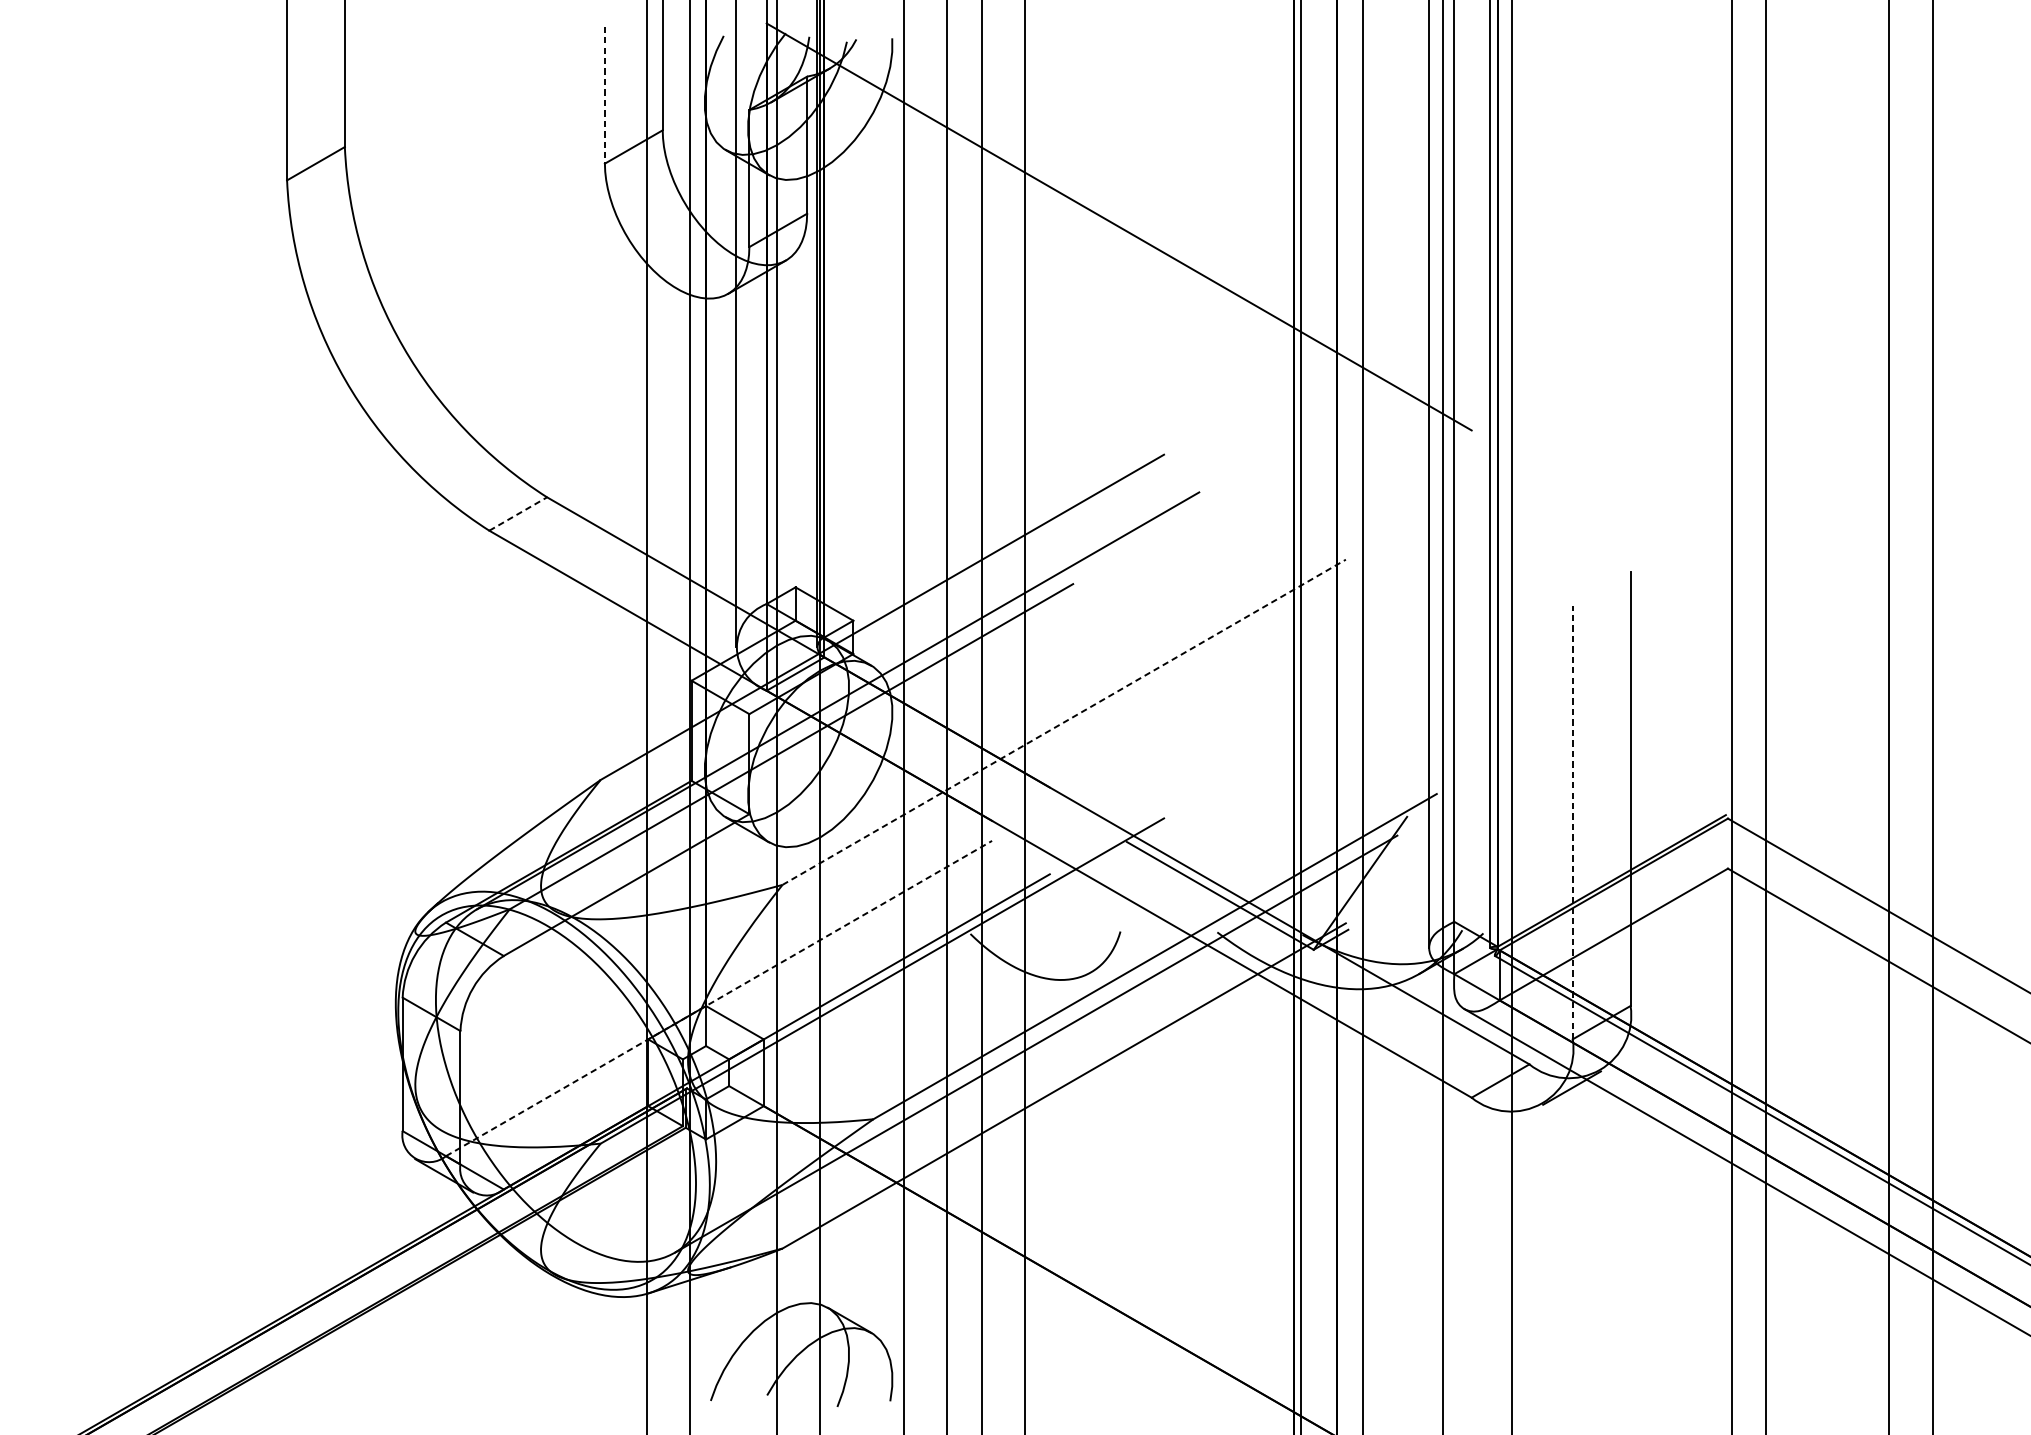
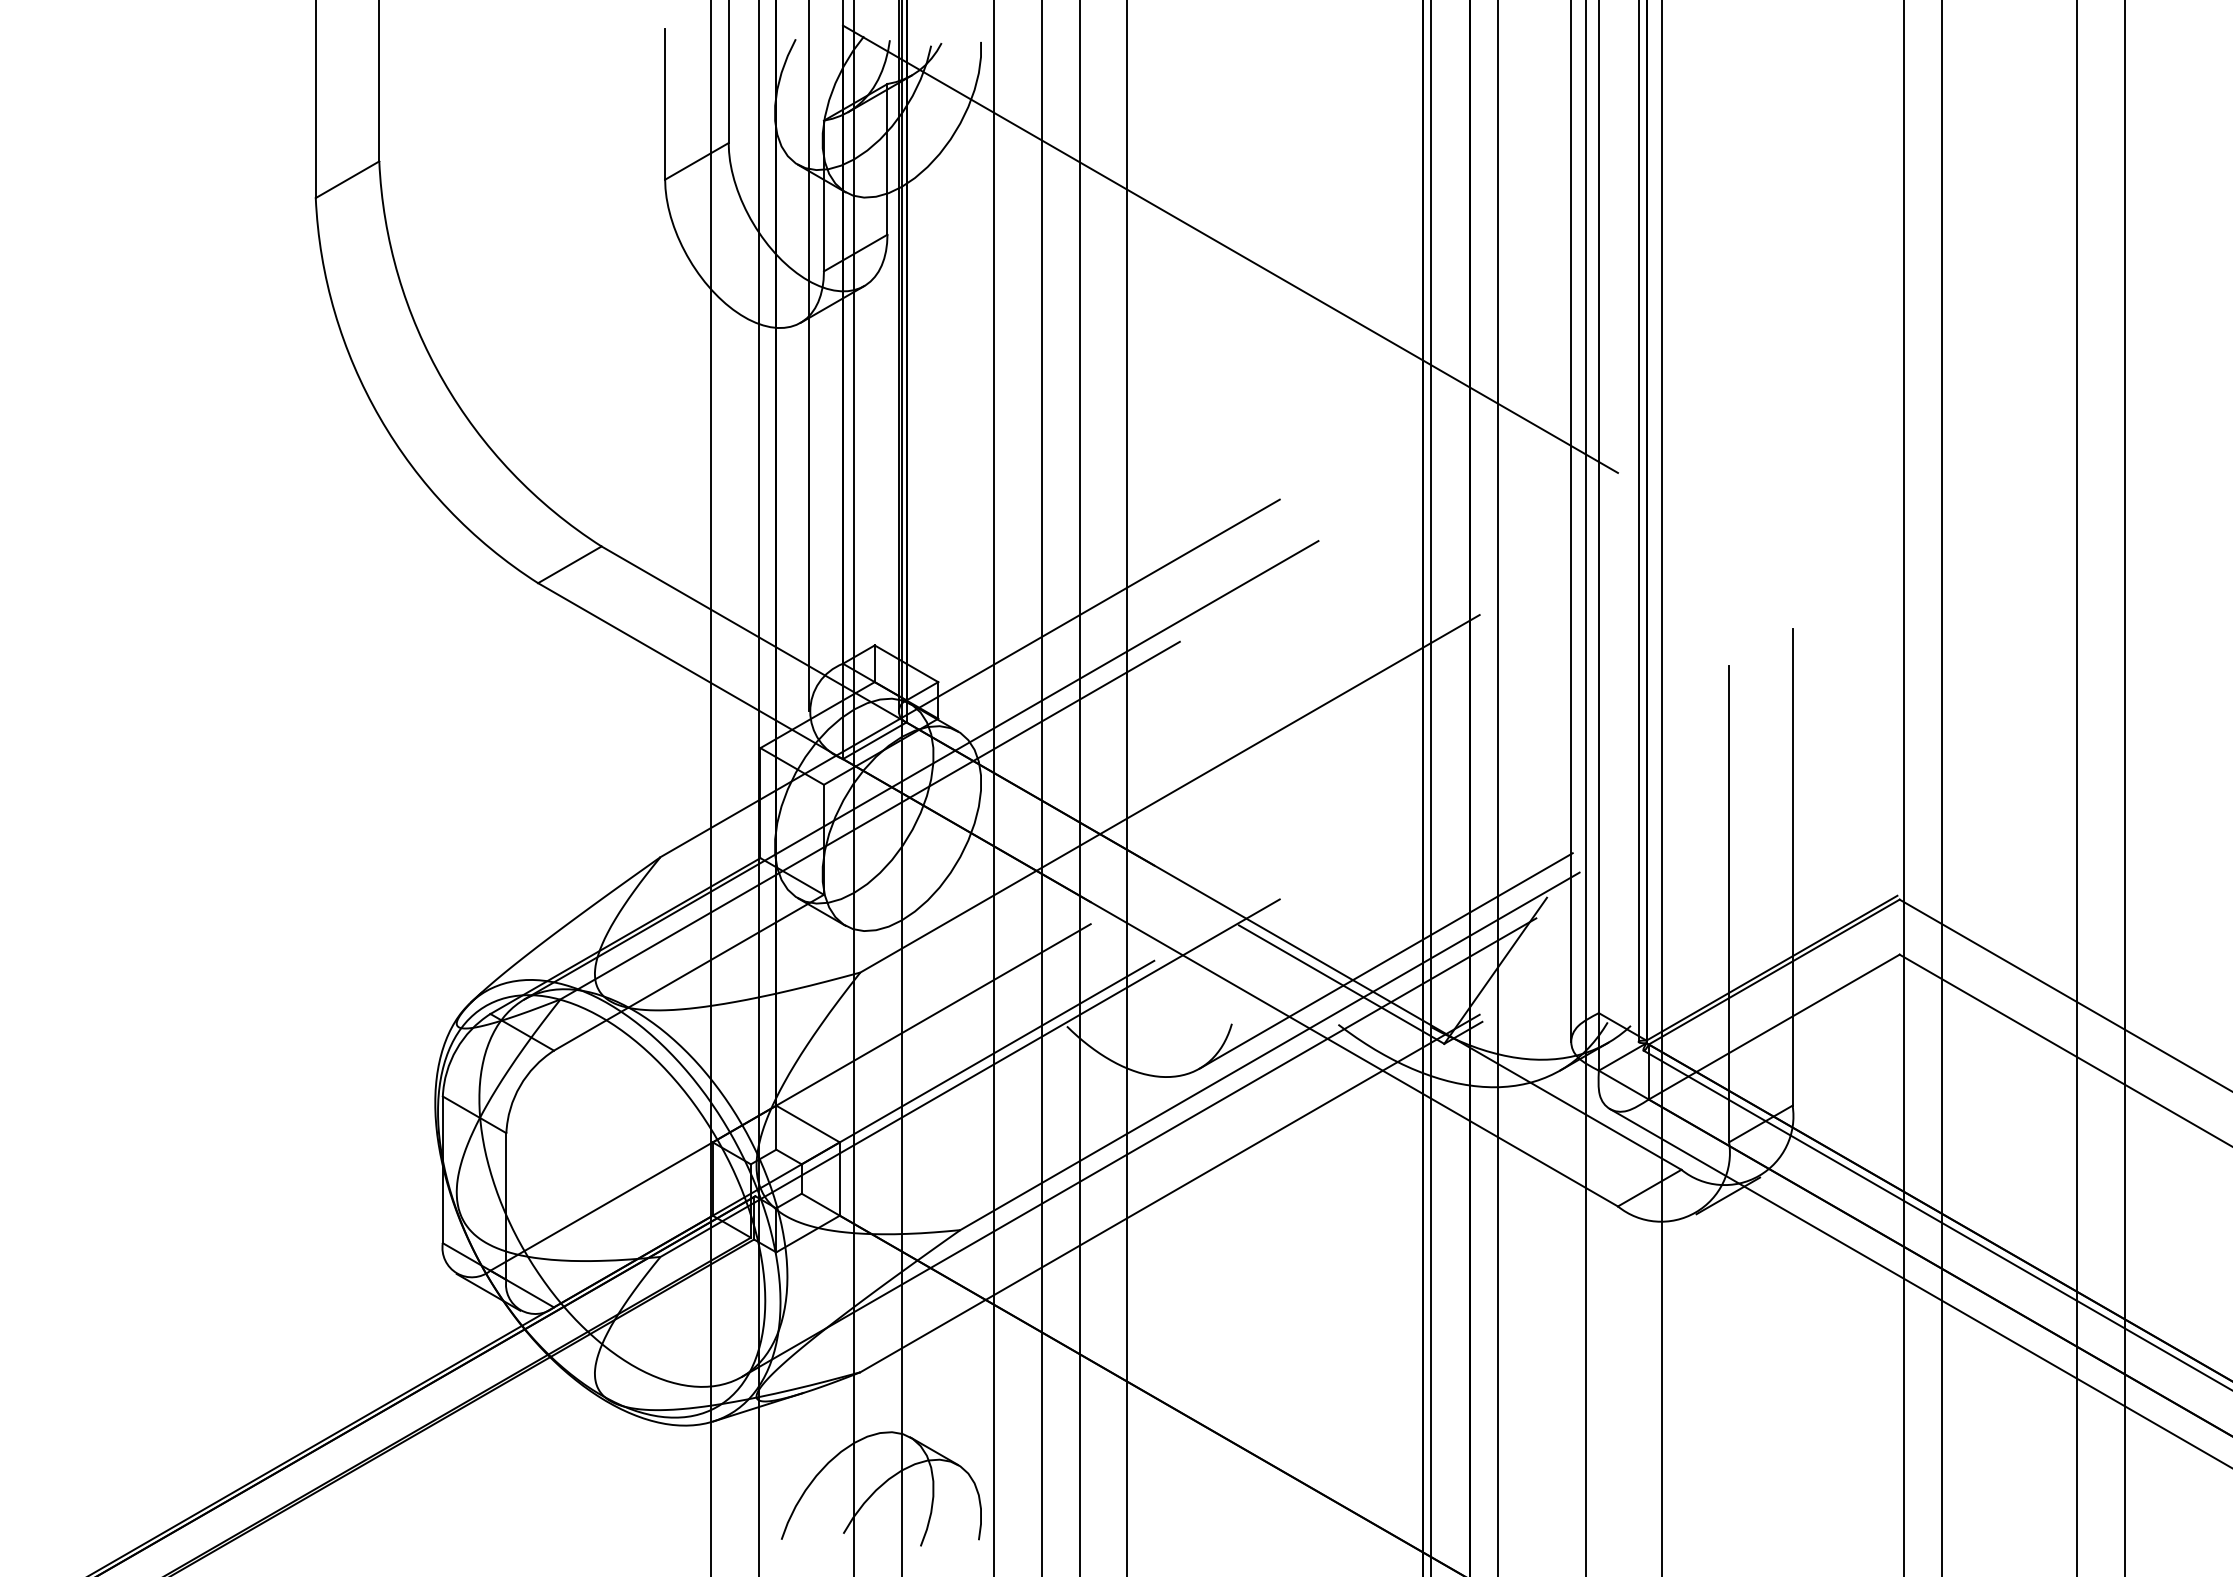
line: (605, 95) -> (665, 104), dashed -> solid
line: (517, 513) -> (569, 564), dashed -> solid
line: (1064, 722) -> (1170, 793), dashed -> solid
line: (1573, 822) -> (1729, 903), dashed -> solid
line: (1260, 873) -> (1385, 960), added
line: (718, 998) -> (790, 1097), dashed -> solid

